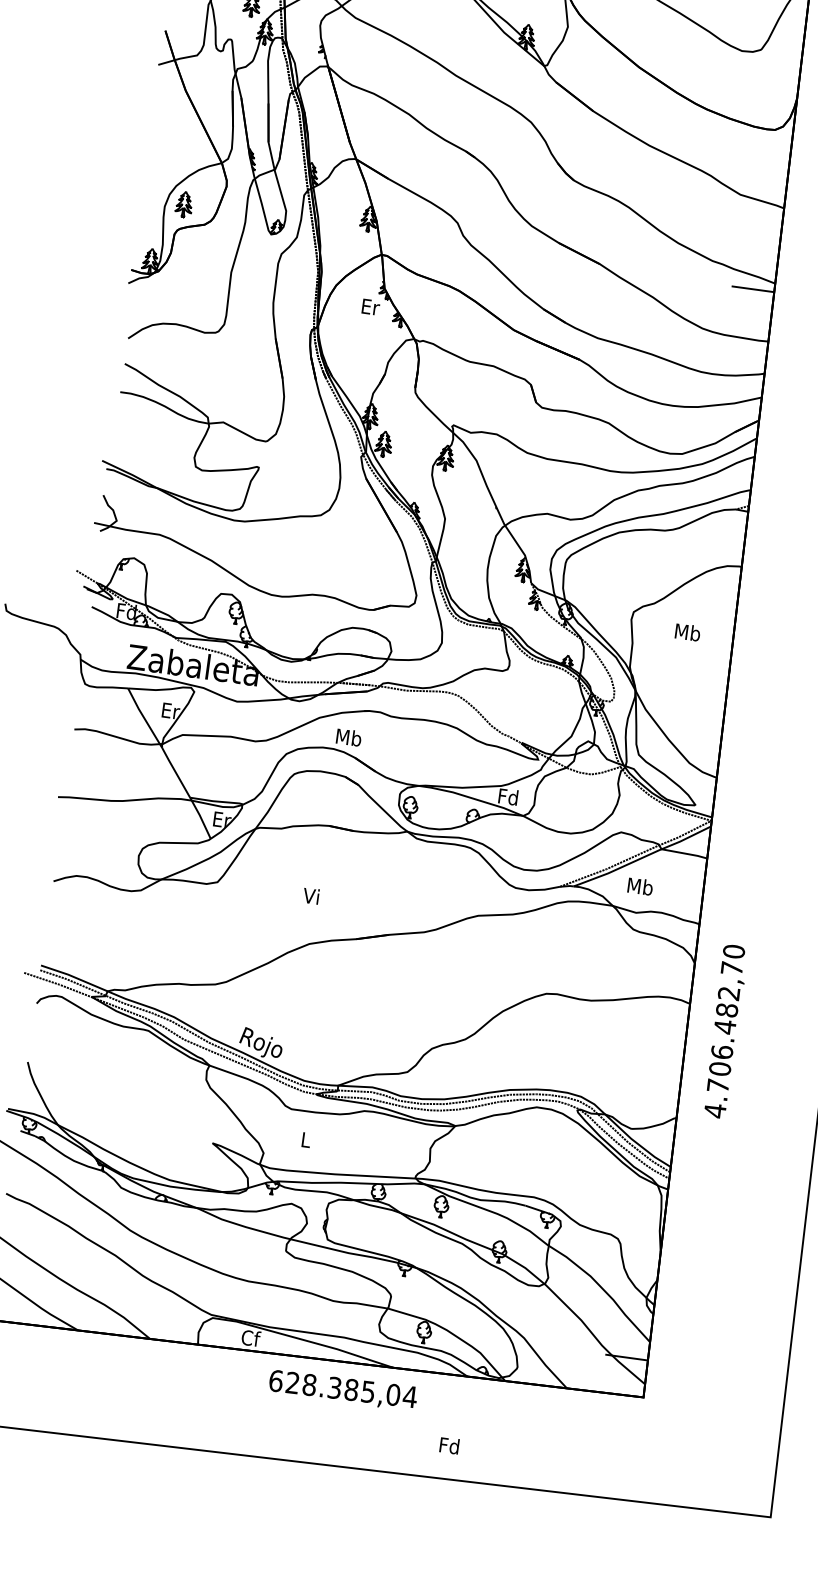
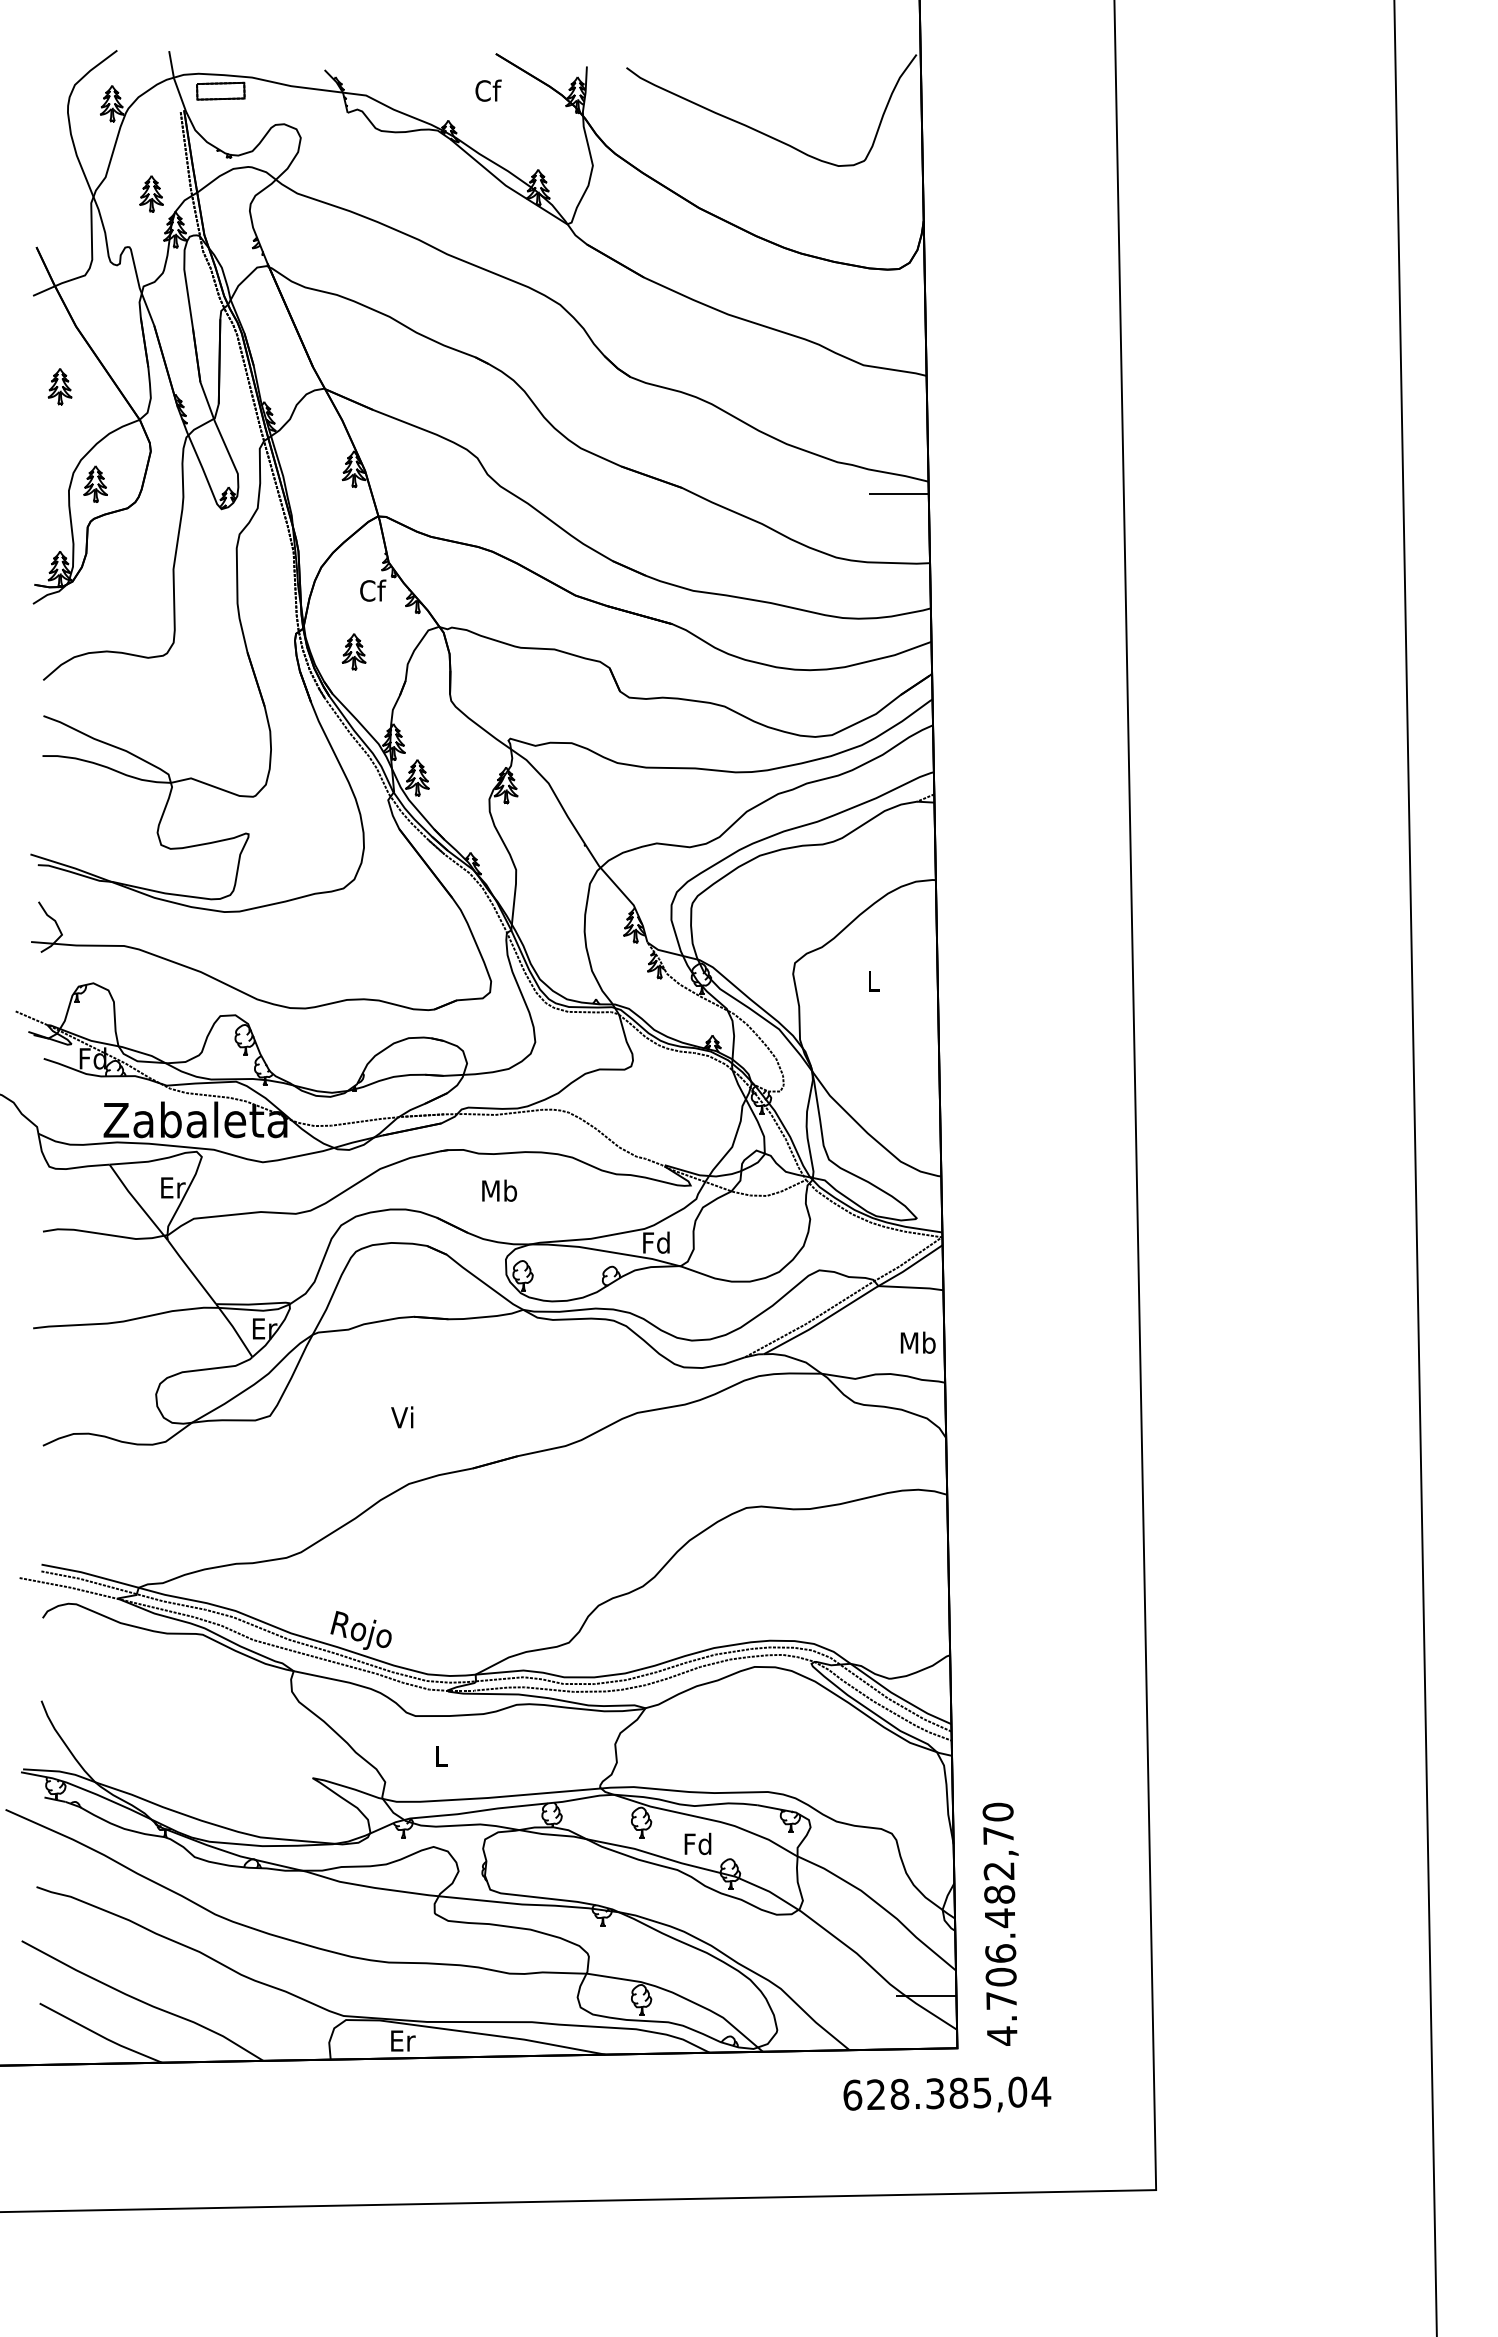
part: (168, 131) -> (59, 386), added
text: (371, 306) -> (373, 590), Er -> Cf
part: (350, 348) -> (353, 651), added
text: (687, 632) -> (873, 980), Mb -> L
text: (348, 737) -> (499, 1190), moved
text: (639, 886) -> (917, 1342), moved
text: (724, 1030) -> (1000, 1923), moved
text: (251, 1338) -> (403, 2040), Cf -> Er
text: (343, 1389) -> (947, 2094), moved
text: (449, 1445) -> (697, 1843), moved

